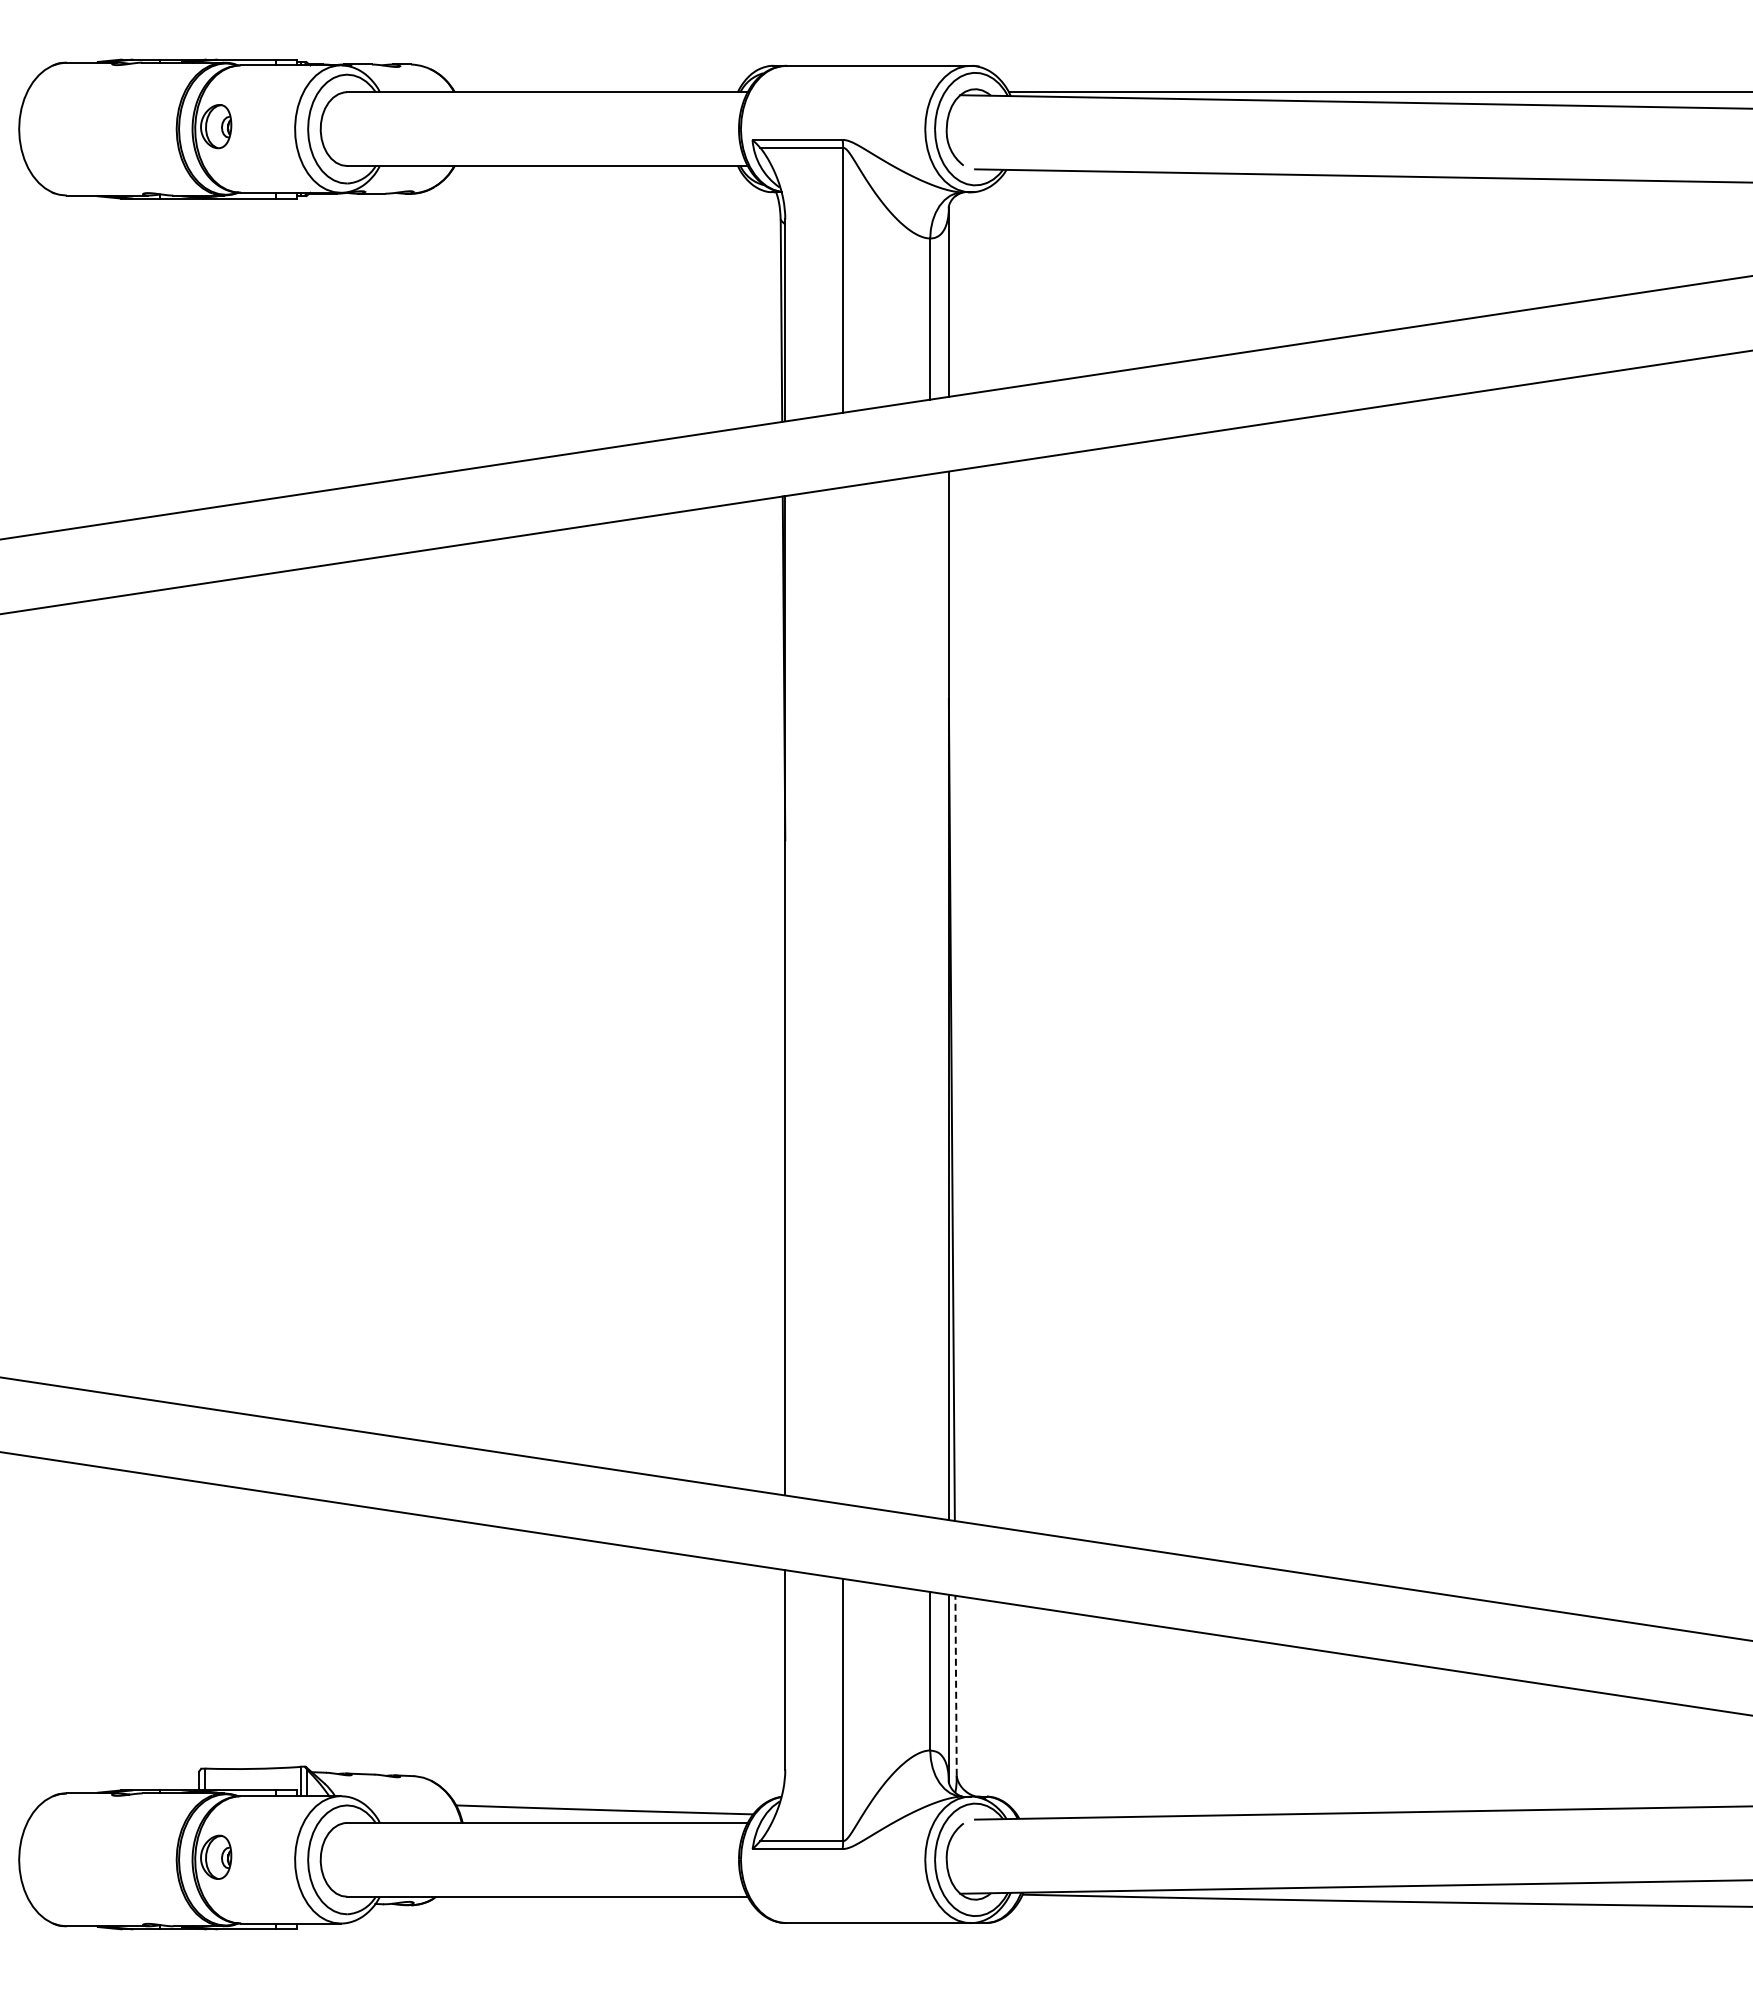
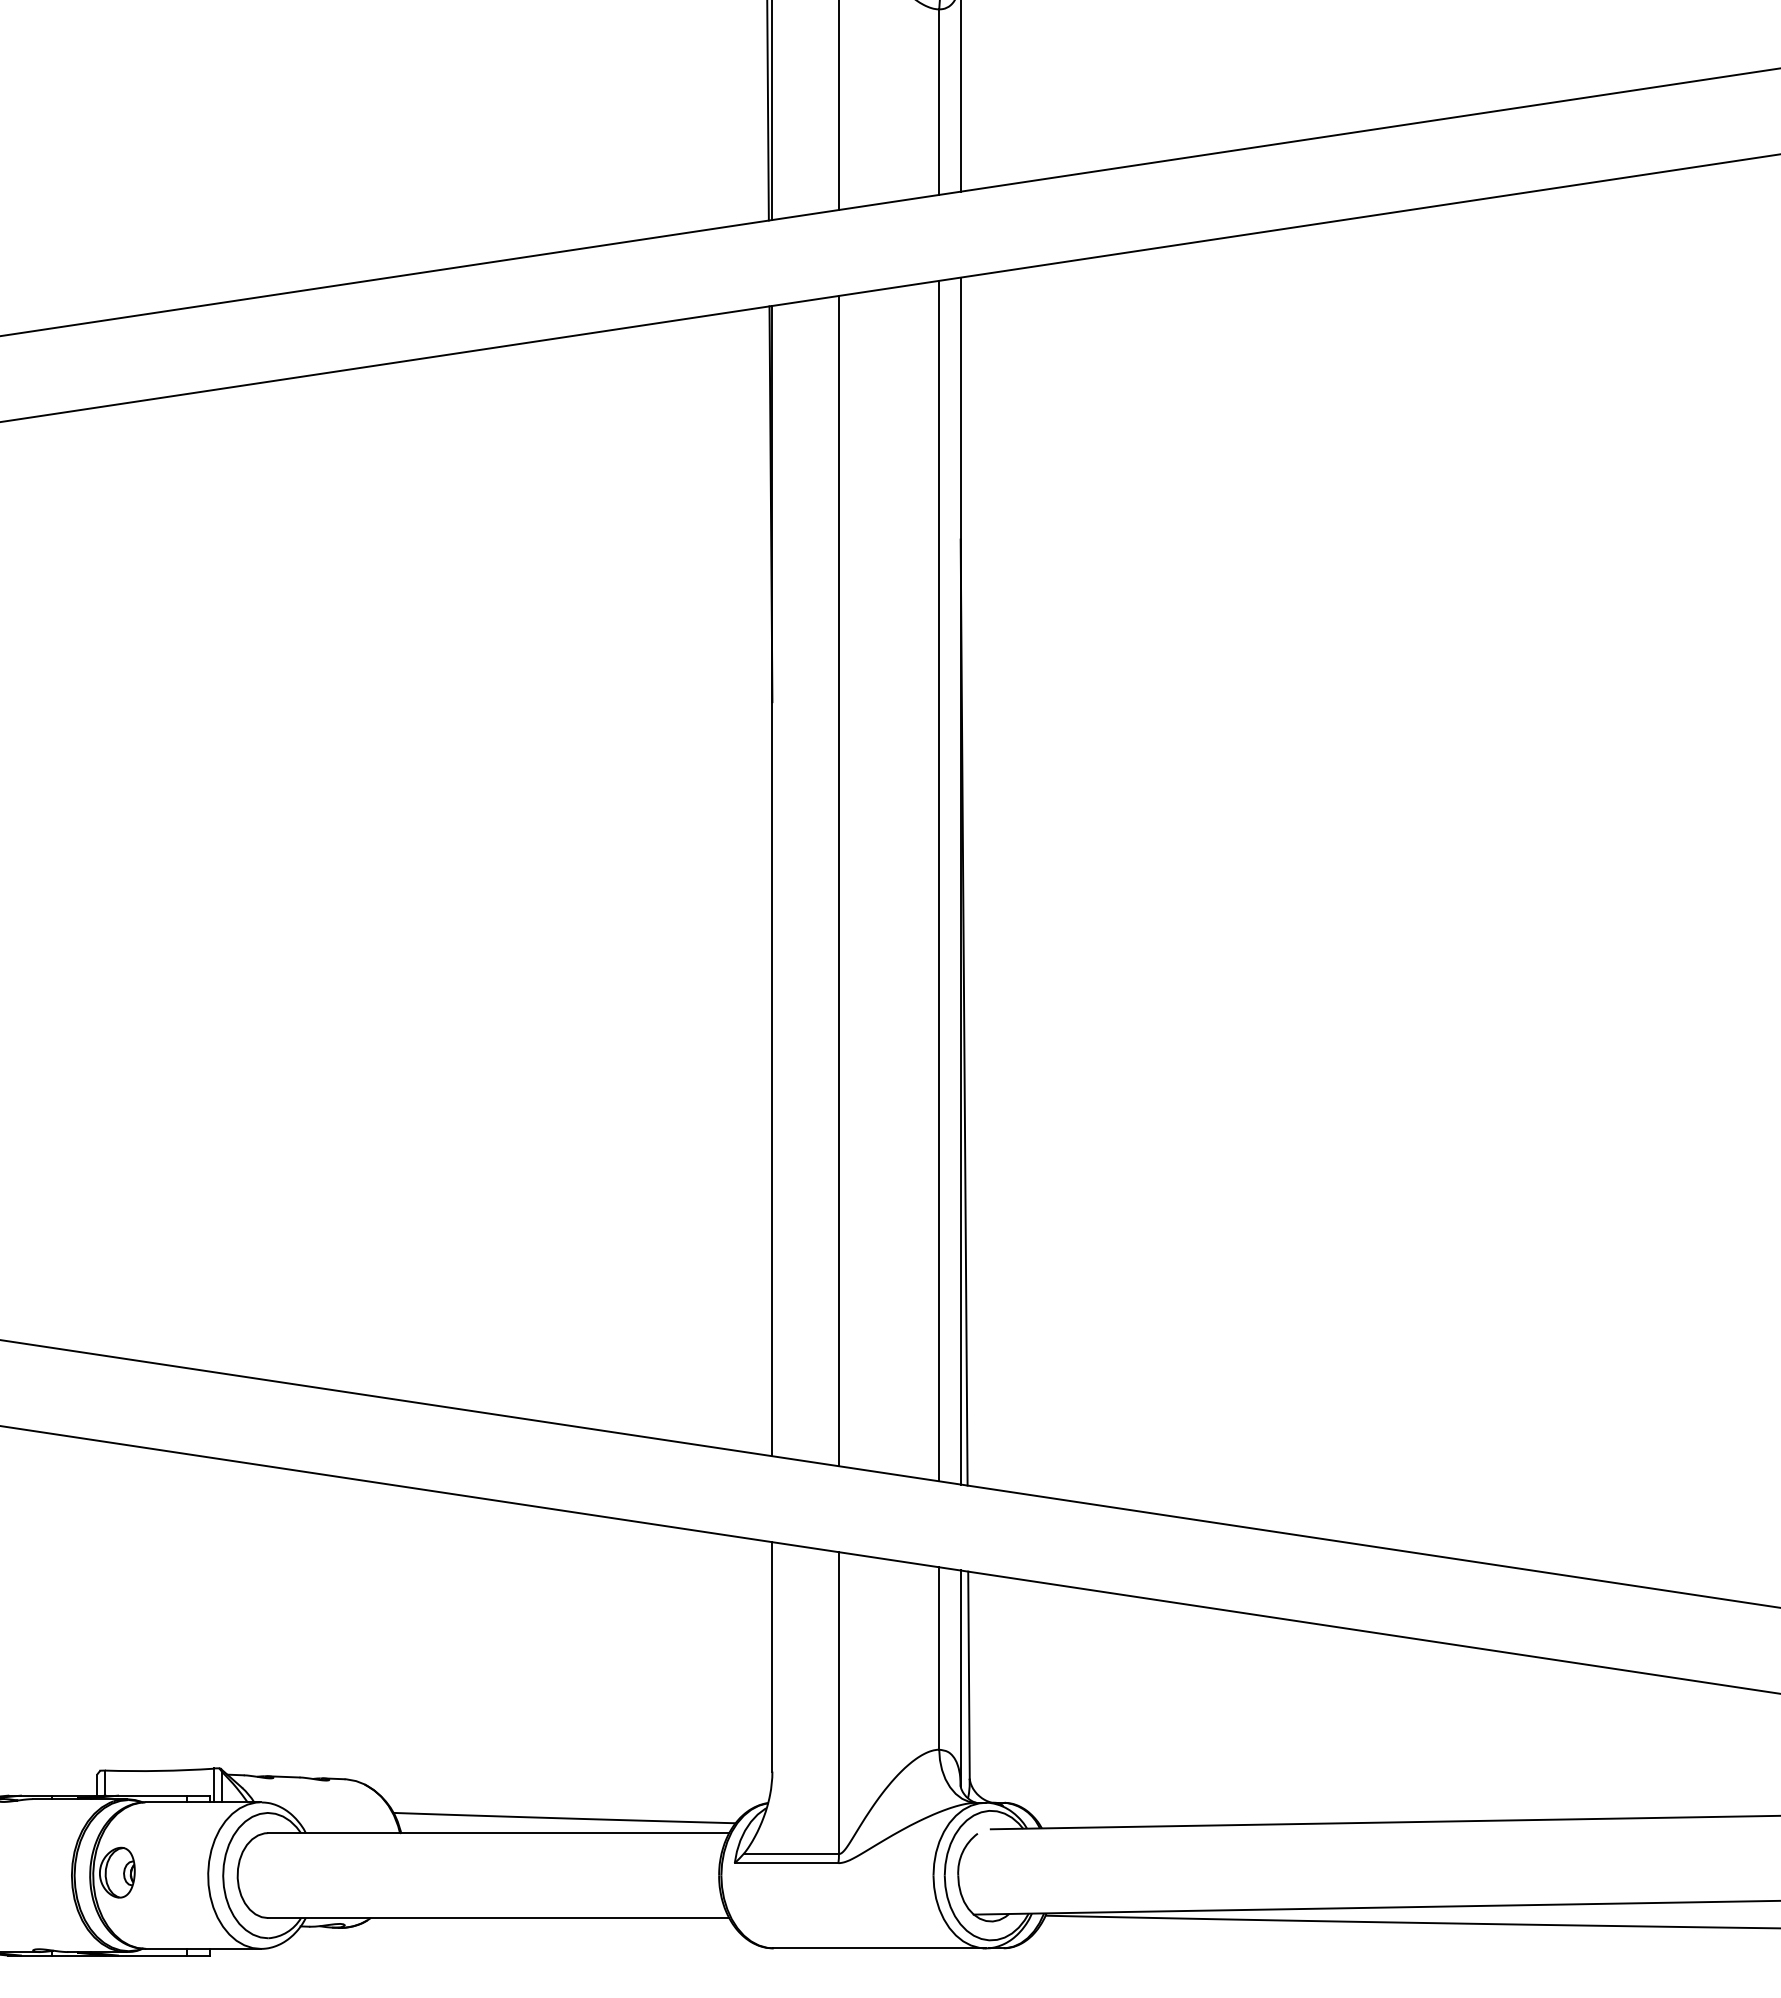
line: (843, 995) -> (839, 880), added
line: (930, 995) -> (939, 880), added
line: (956, 1685) -> (969, 1674), dashed -> solid

